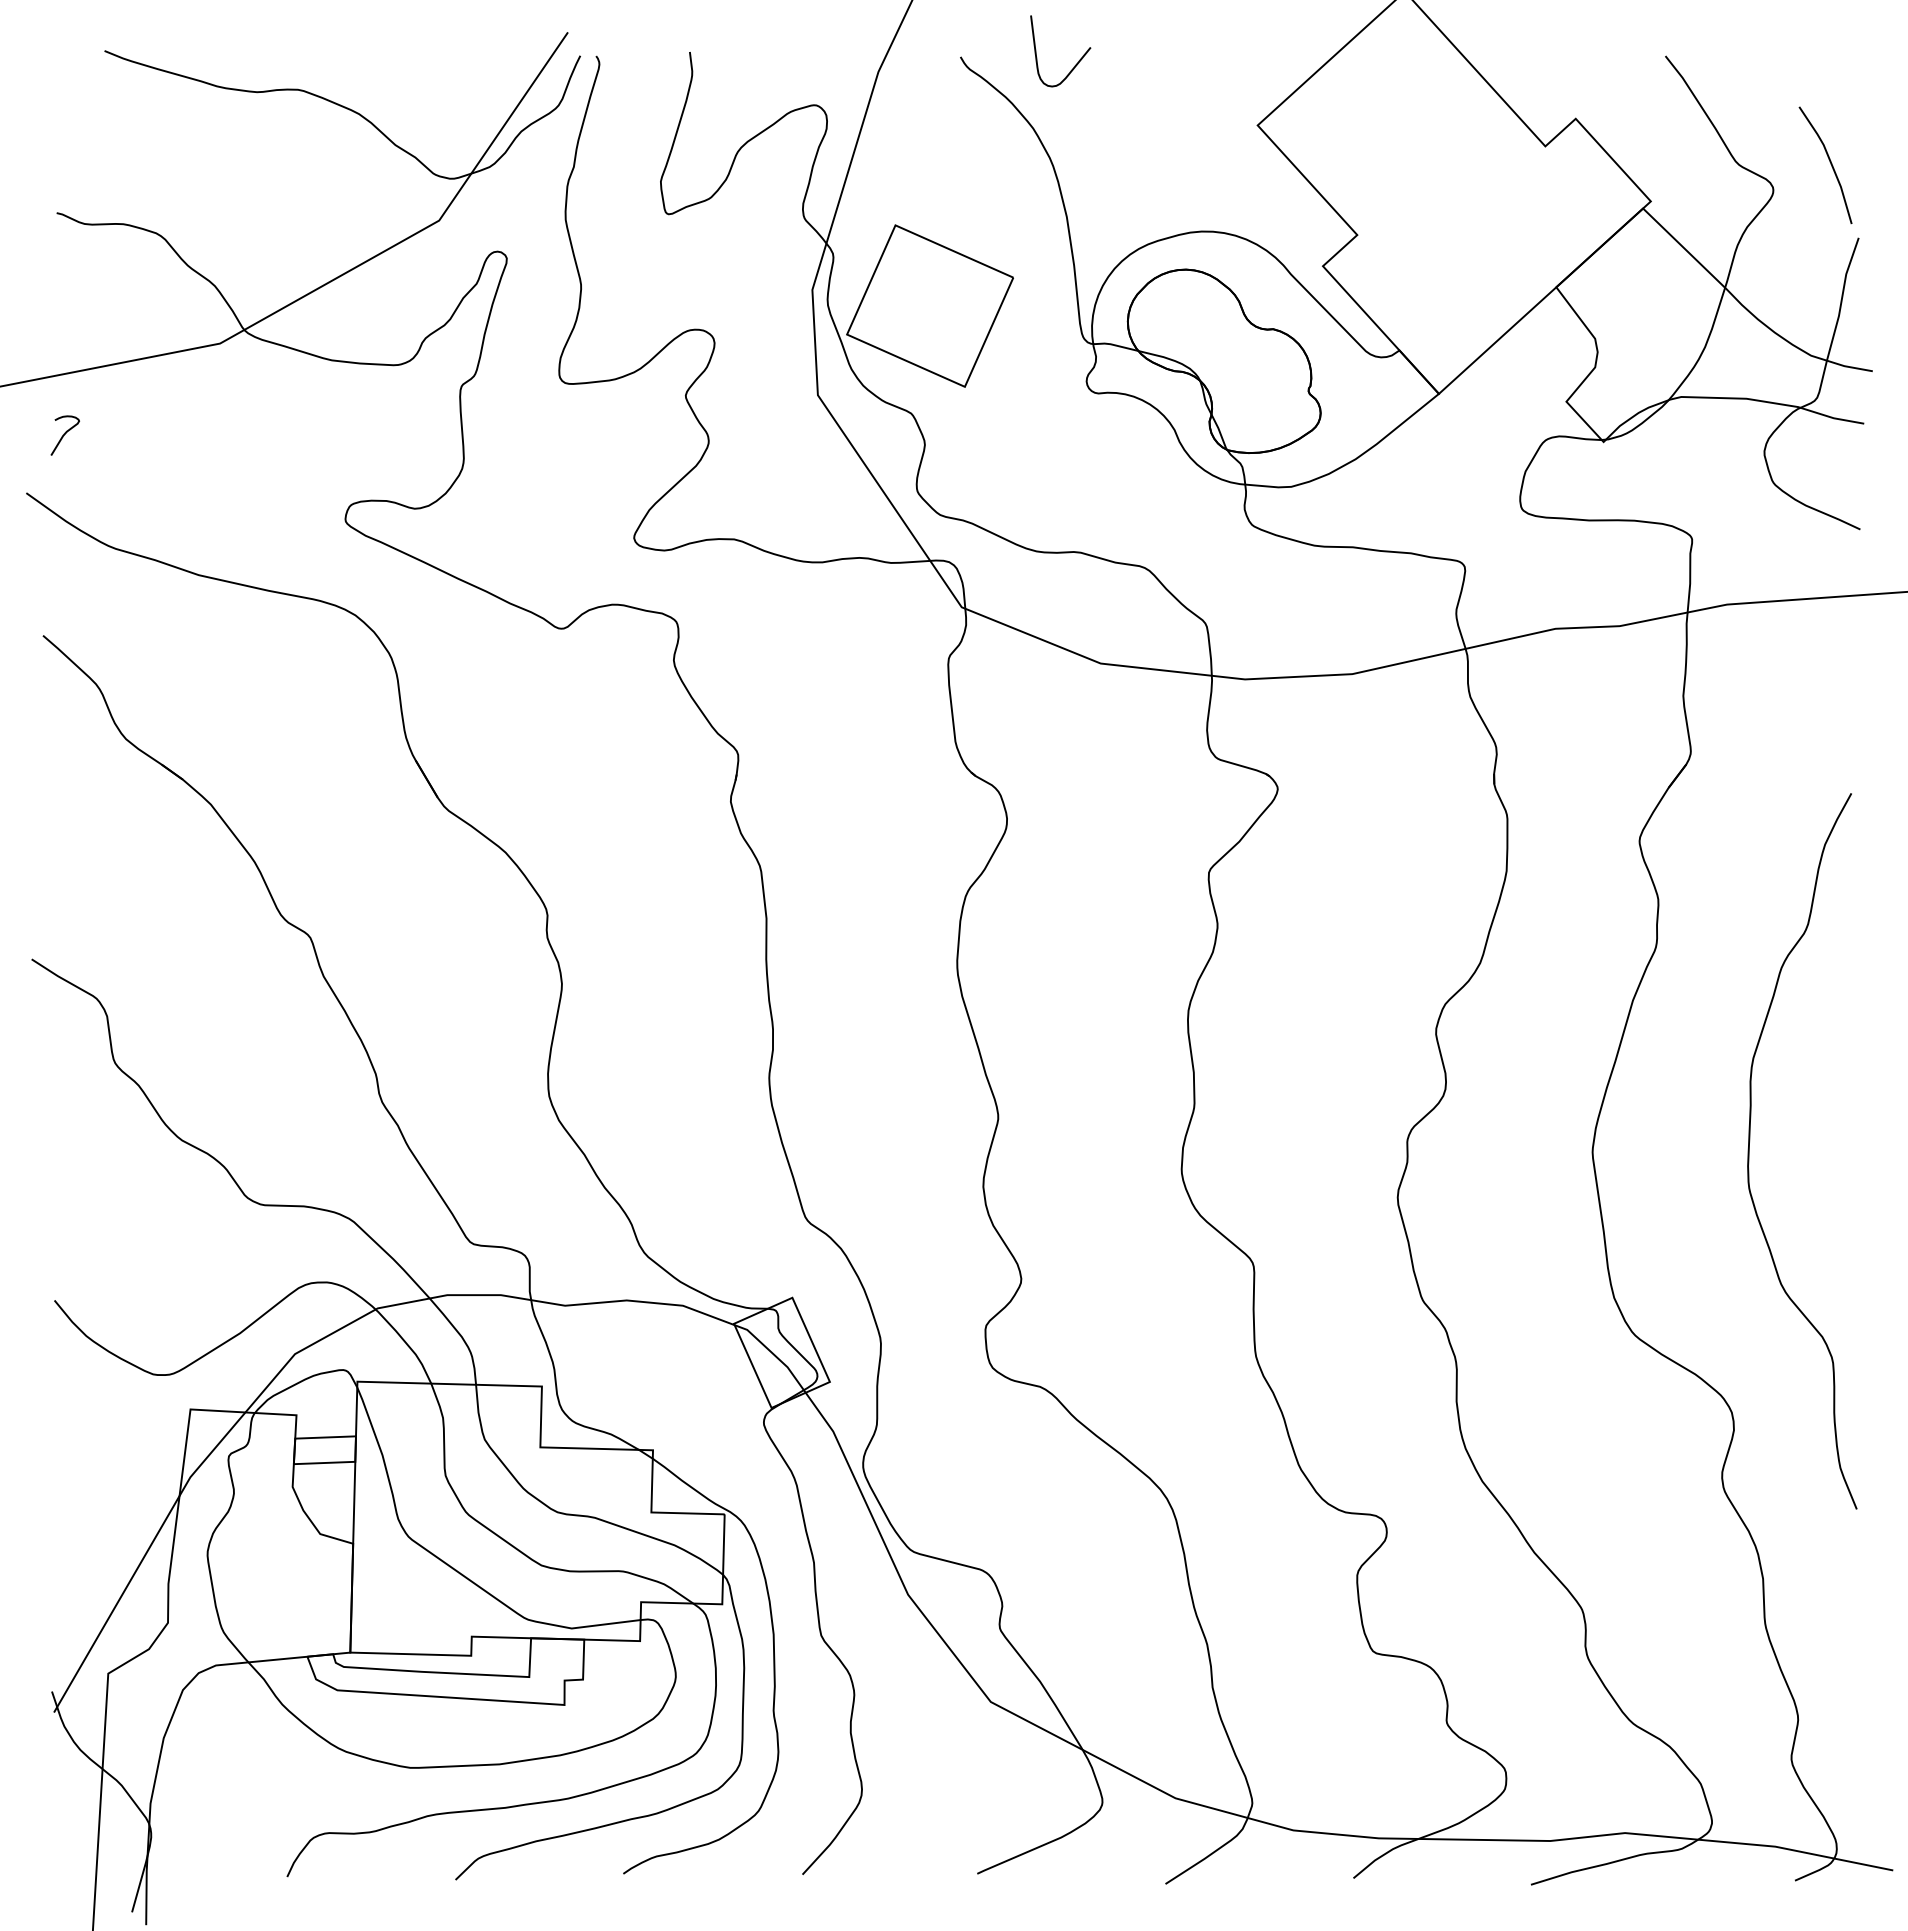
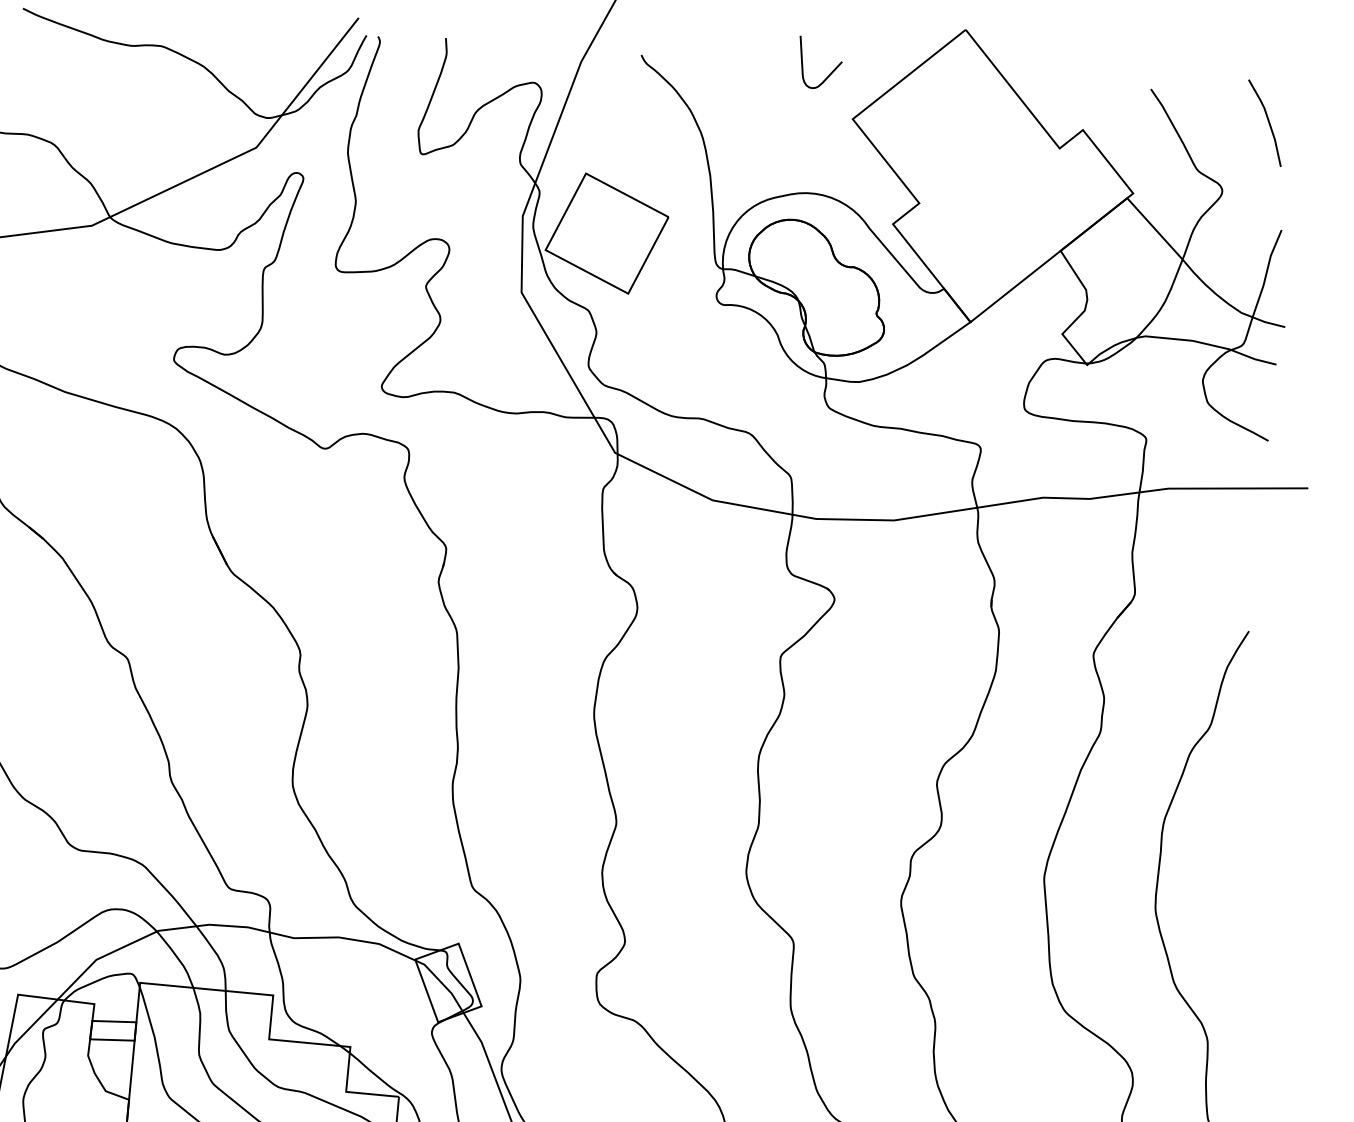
curve: (1074, 65) -> (829, 74), moved
line: (1829, 162) -> (1267, 121), moved

